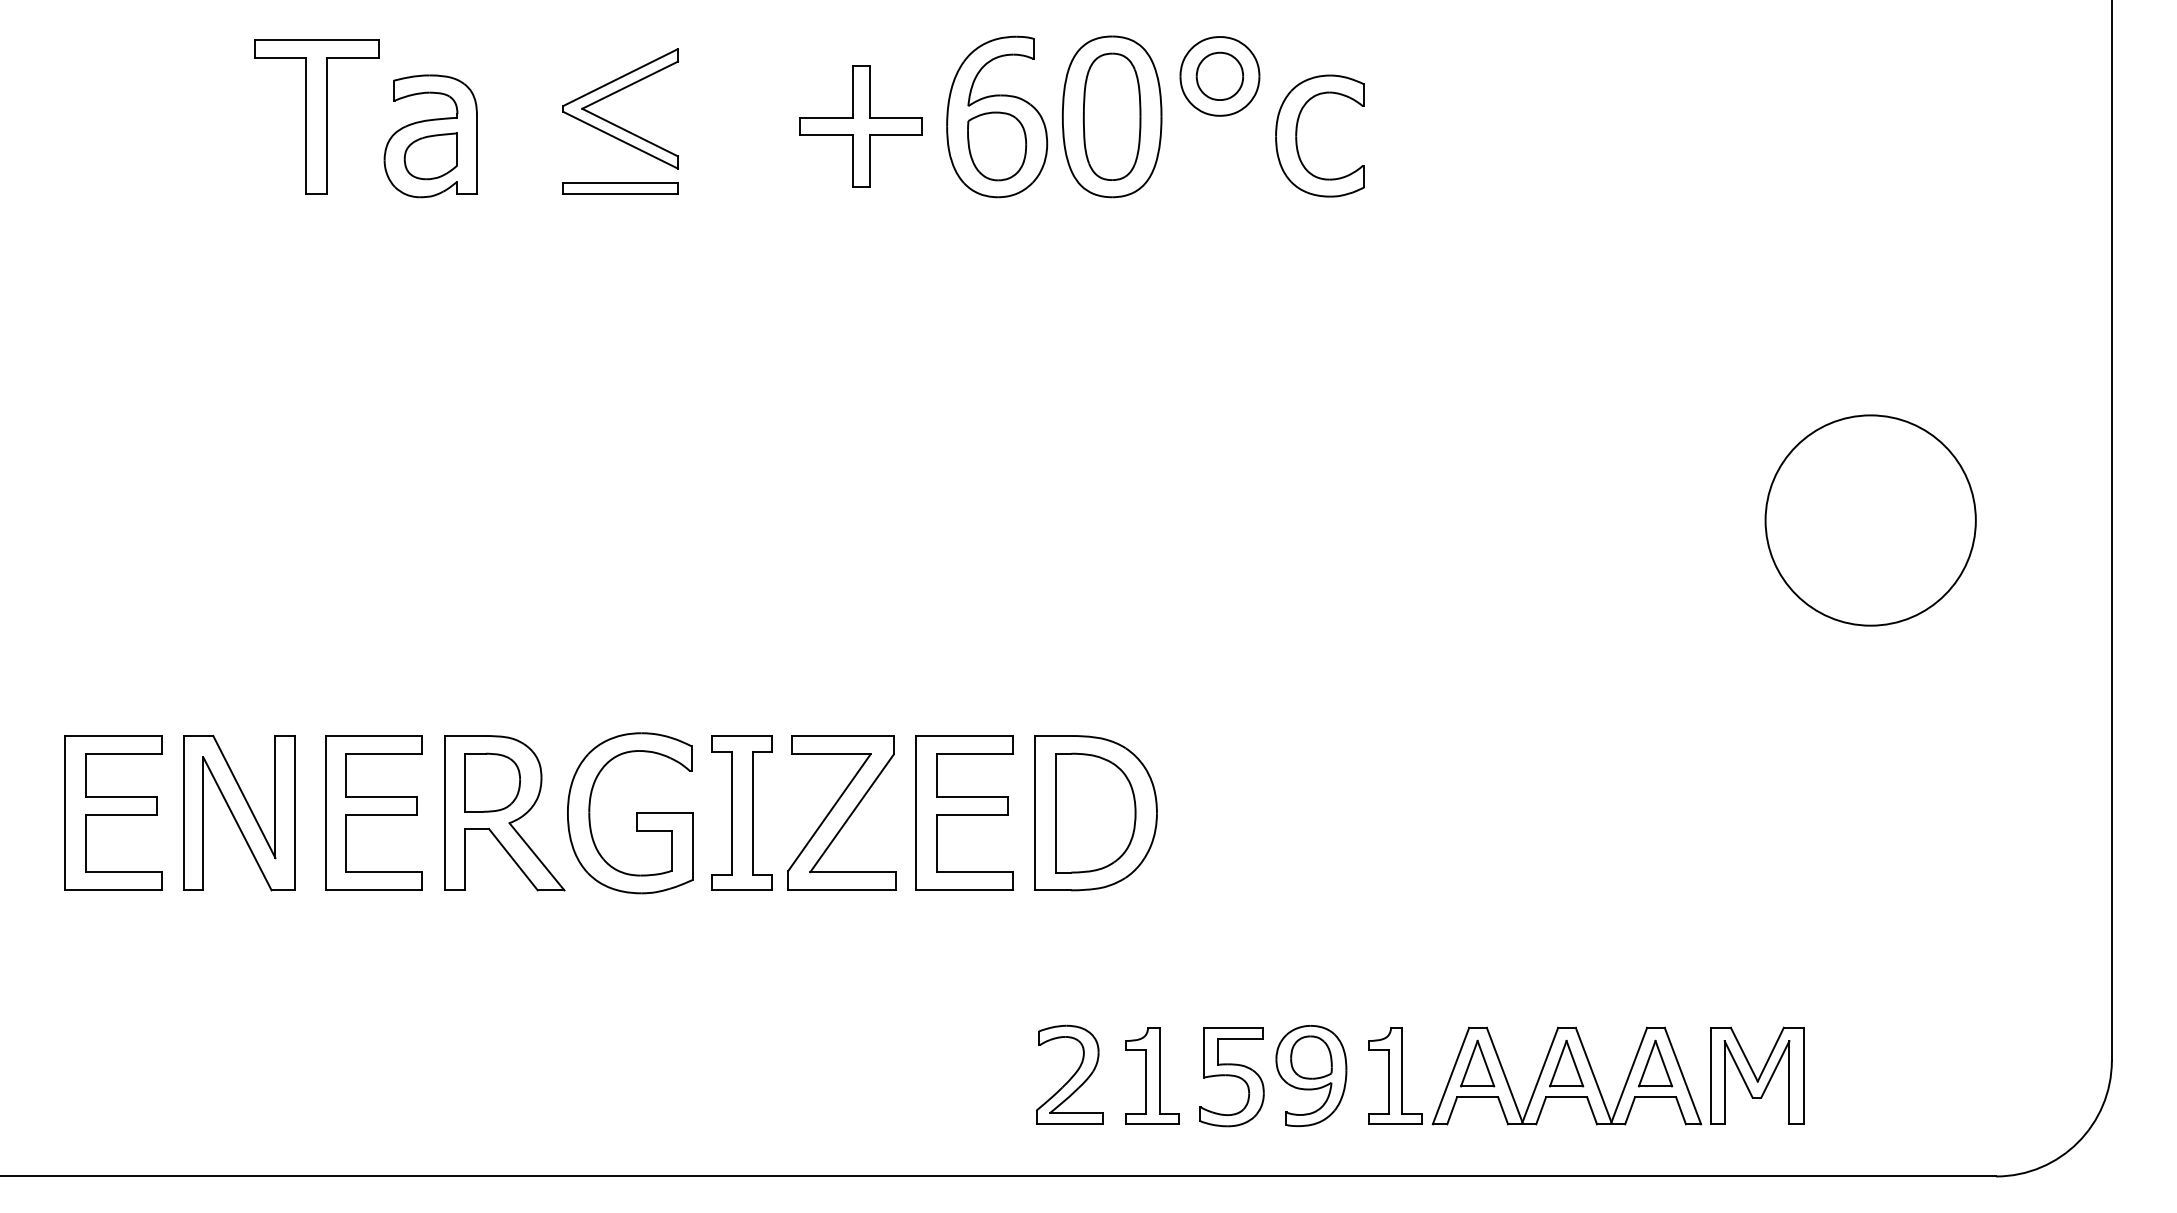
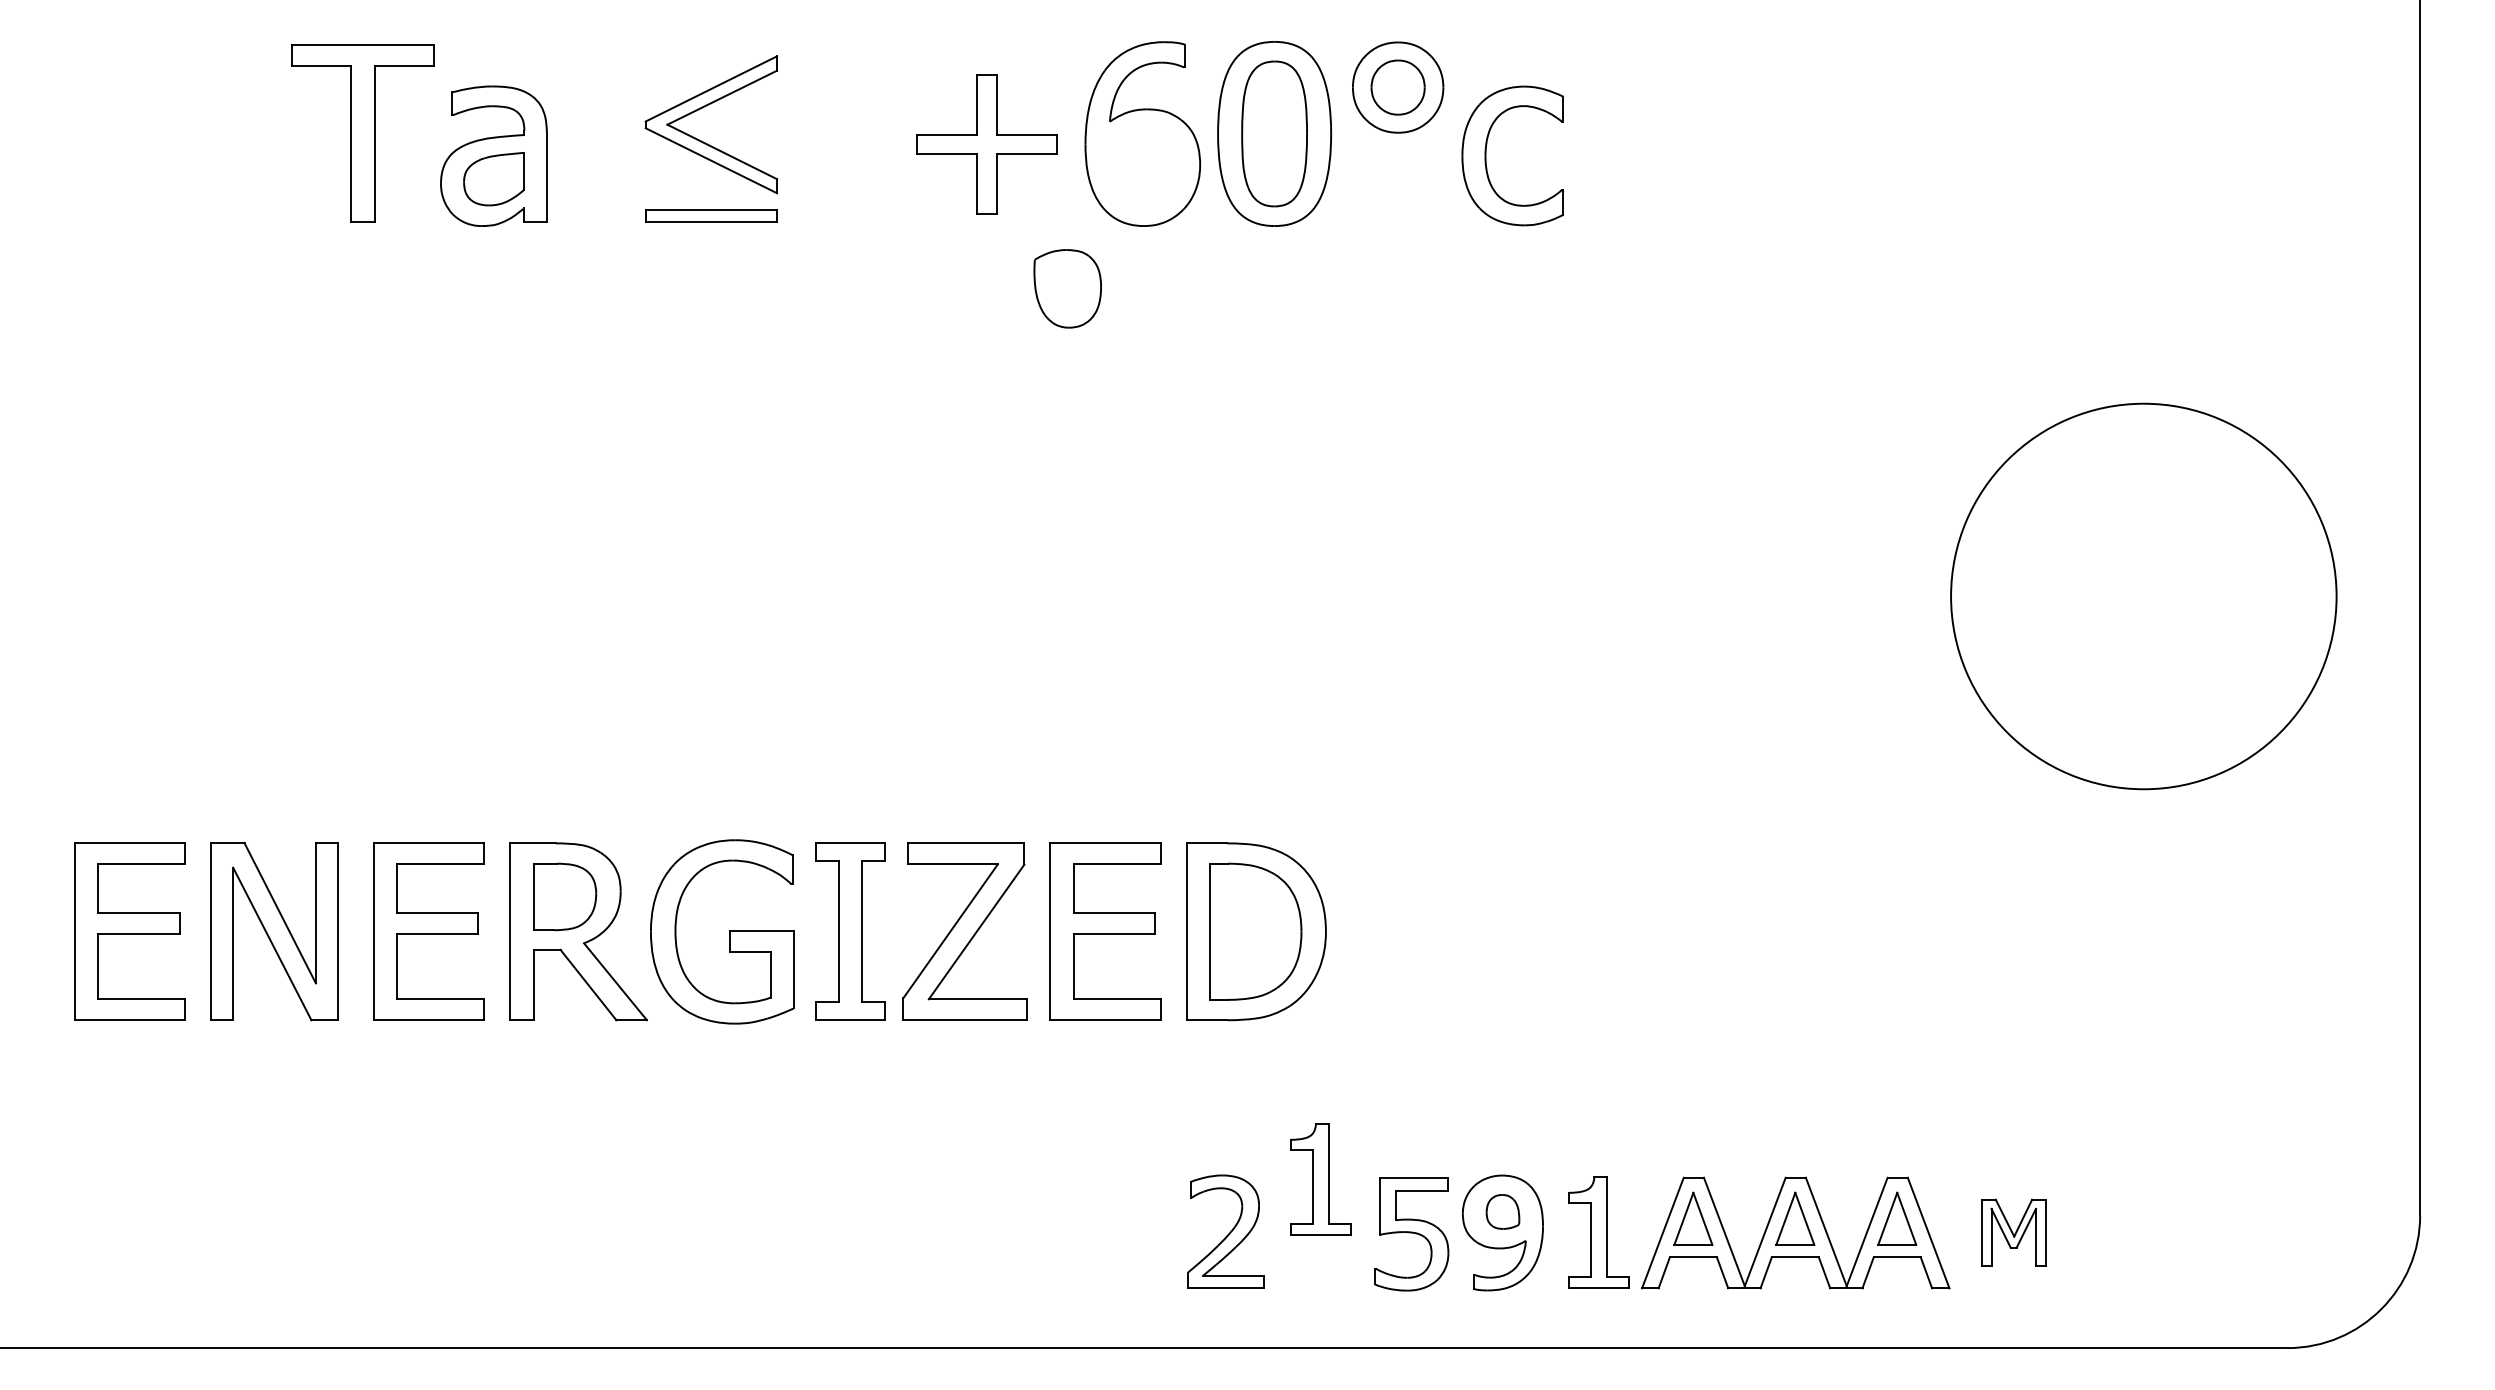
part: (996, 146) -> (1067, 288), moved
circle: (1870, 520) -> (2143, 596), size x1.6
part: (1311, 1057) -> (1502, 1211), size x0.7
part: (1152, 1075) -> (1320, 1179), moved
part: (1756, 1075) -> (2013, 1232), size x0.6

